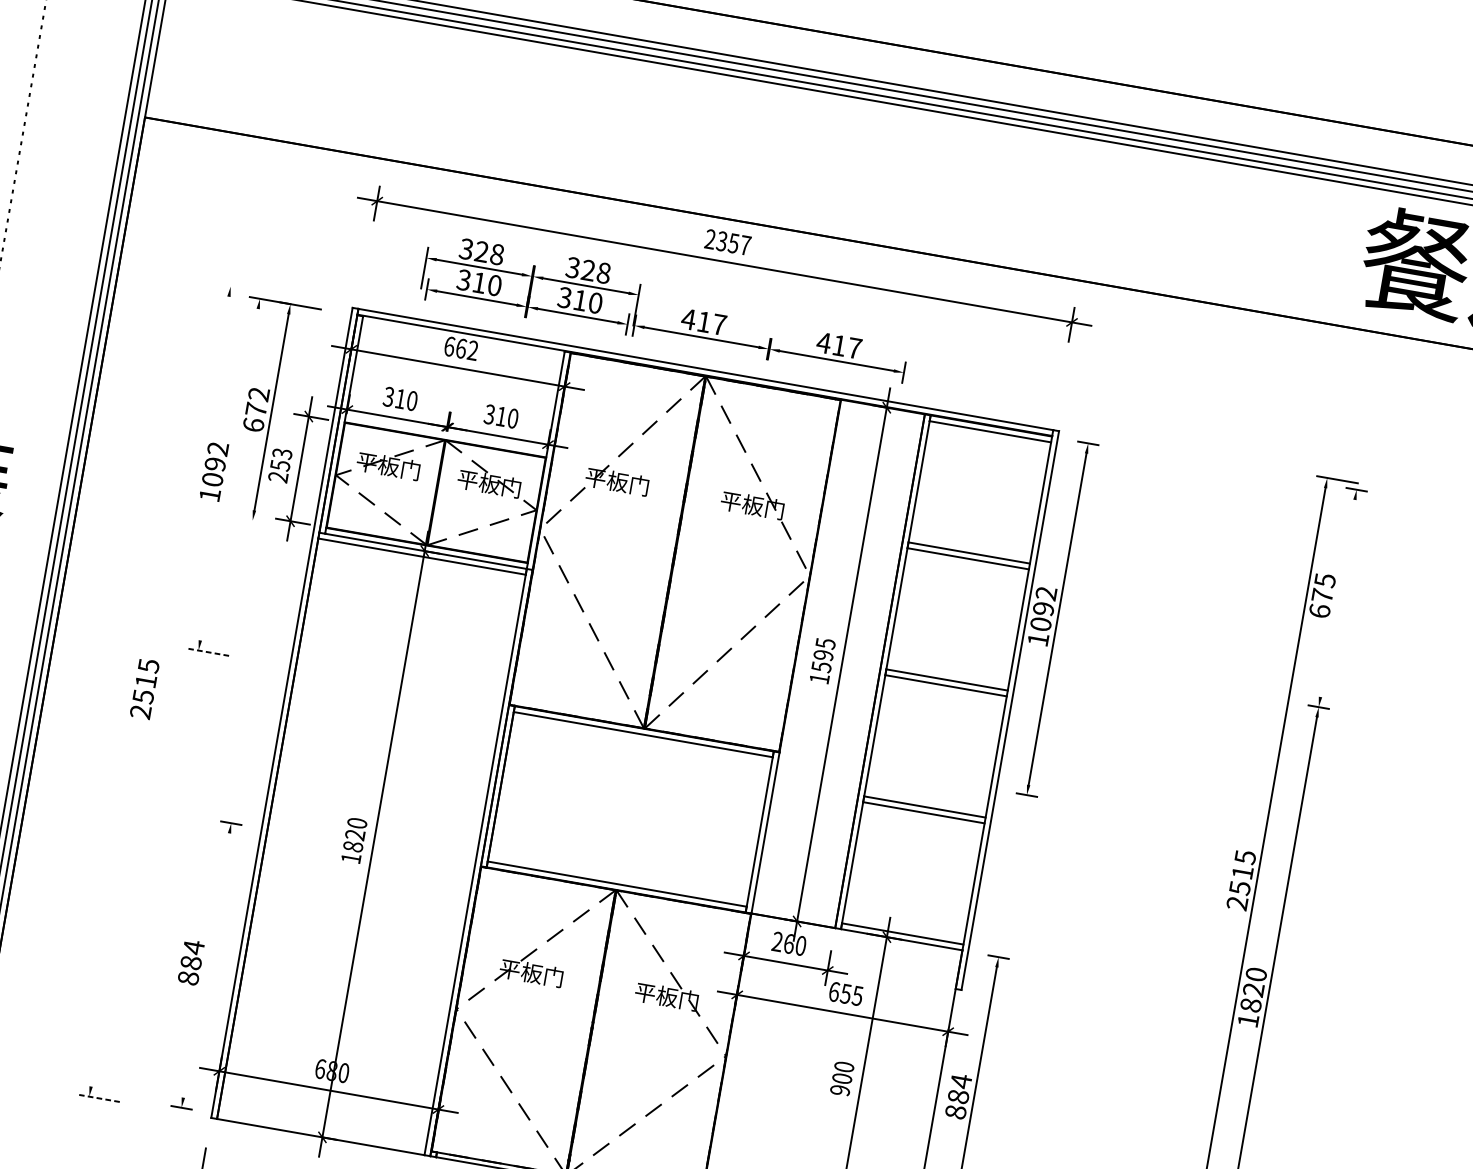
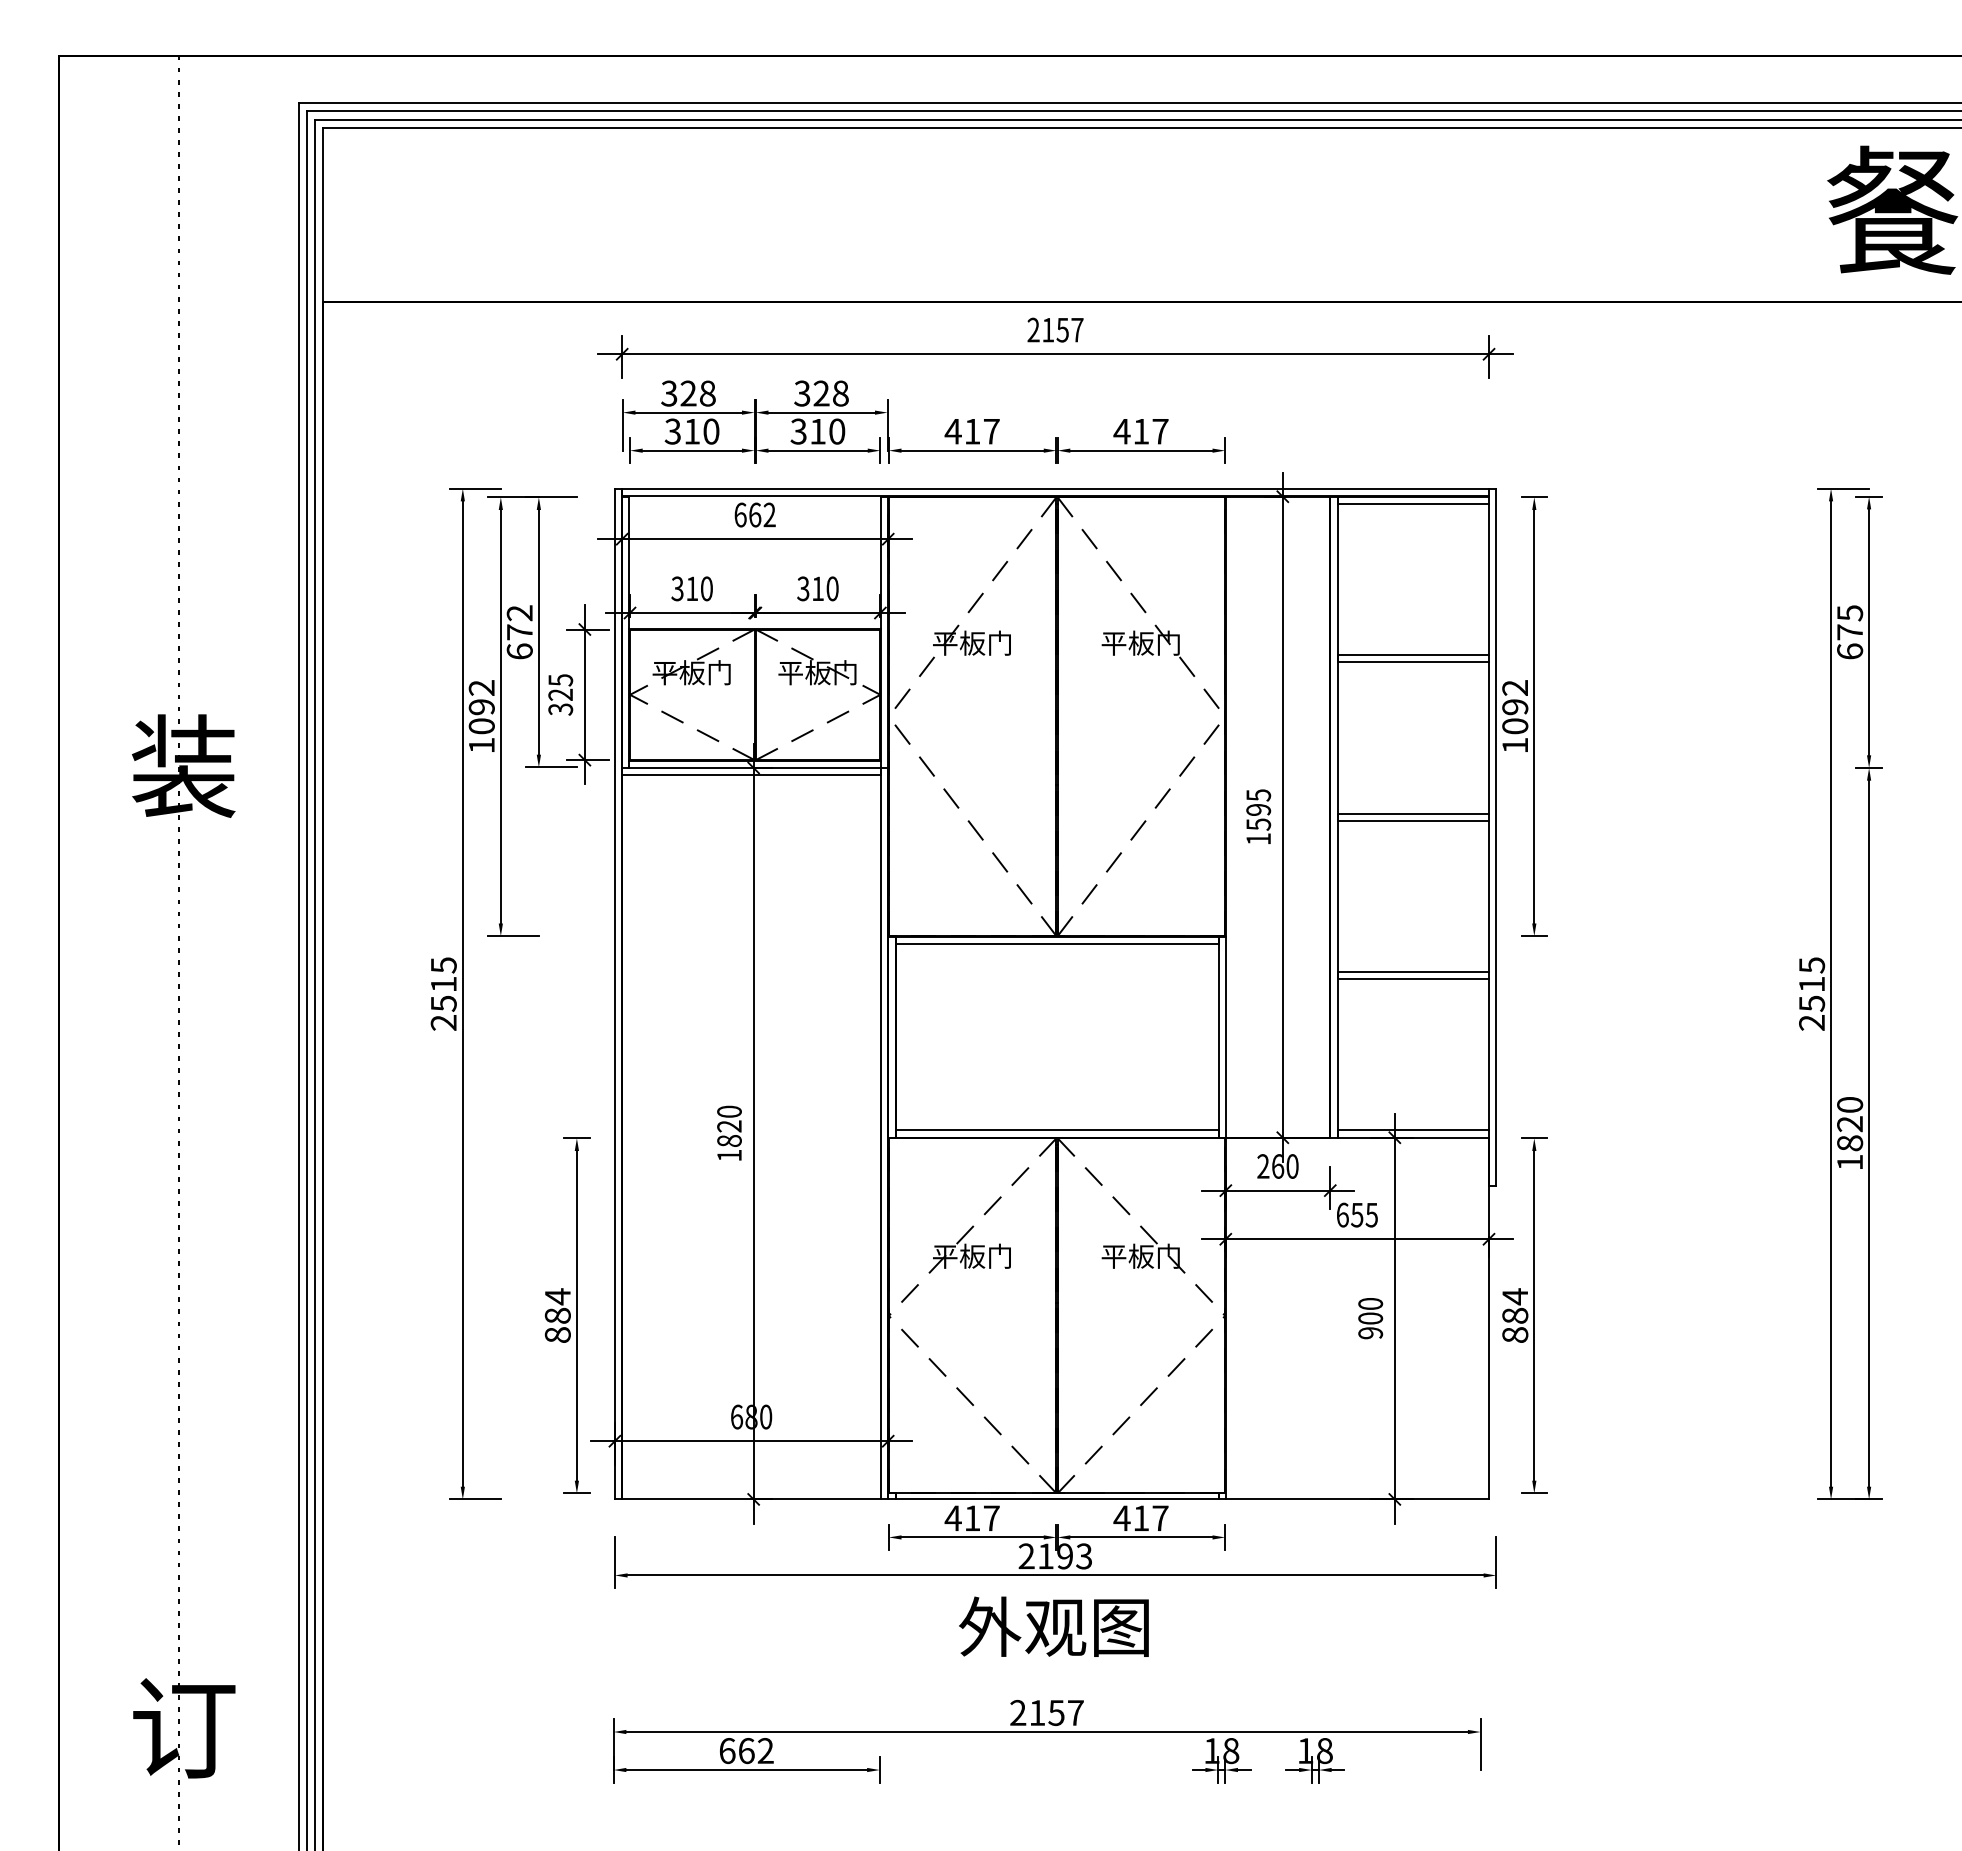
text: (722, 240) -> (1048, 329), 2357 -> 2157
line: (240, 288) -> (475, 488), added
part: (682, 319) -> (945, 433), moved
text: (280, 465) -> (560, 694), 253 -> 325
line: (229, 474) -> (500, 716), added
line: (262, 522) -> (551, 767), added
line: (1338, 598) -> (1869, 632), added
line: (208, 652) -> (513, 936), dashed -> solid
line: (159, 691) -> (462, 993), added
line: (206, 965) -> (576, 1315), added
line: (99, 1098) -> (475, 1499), dashed -> solid

